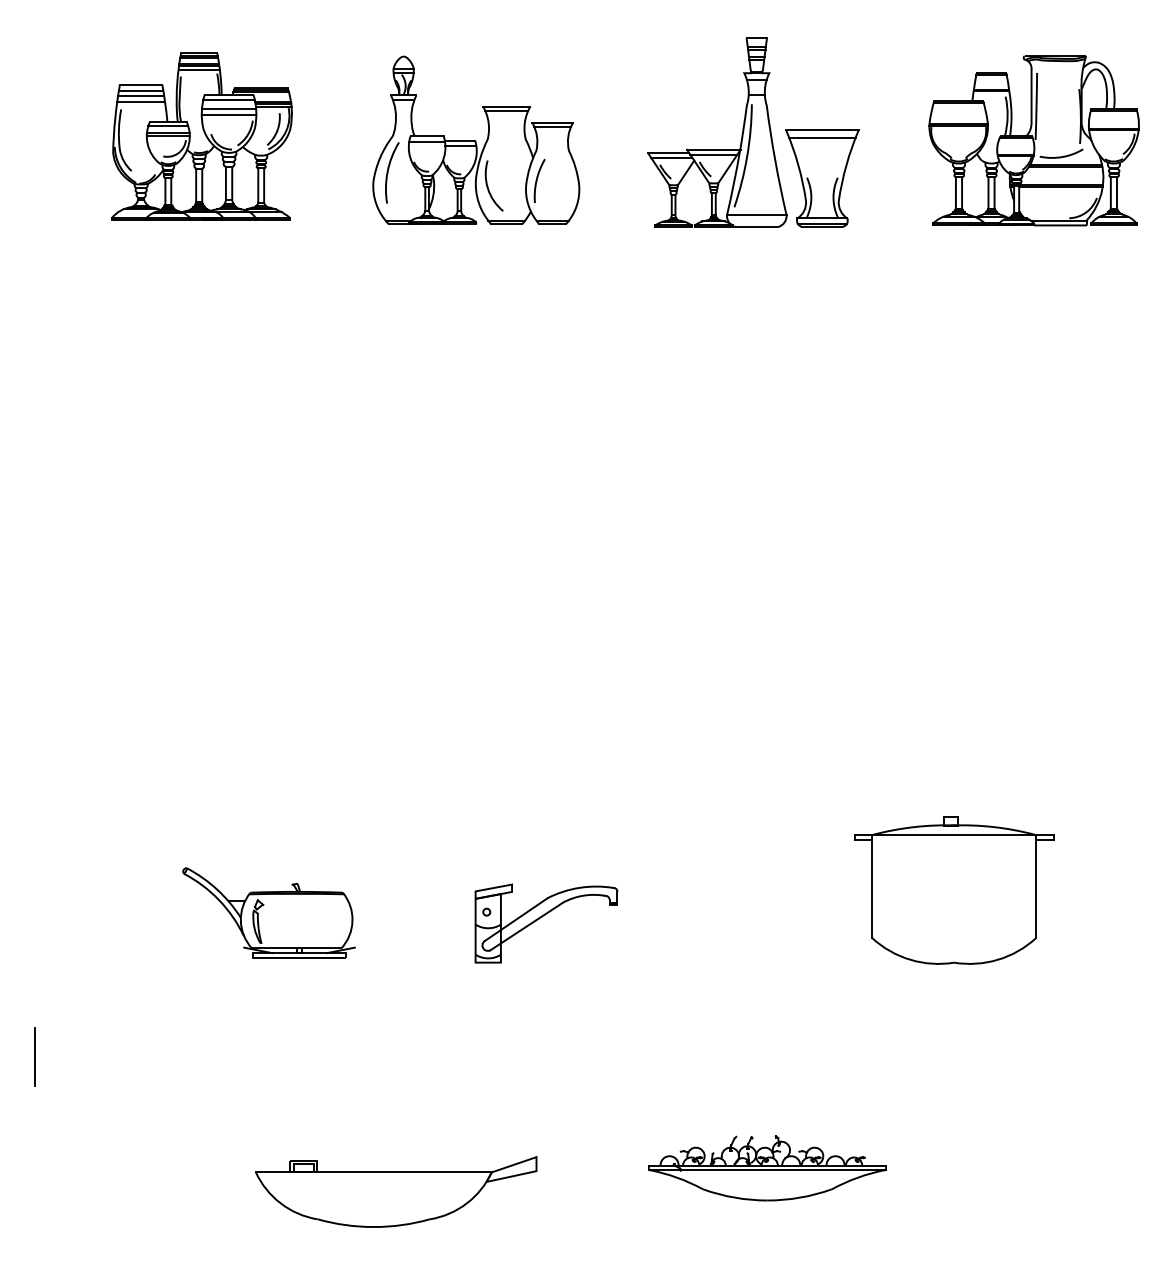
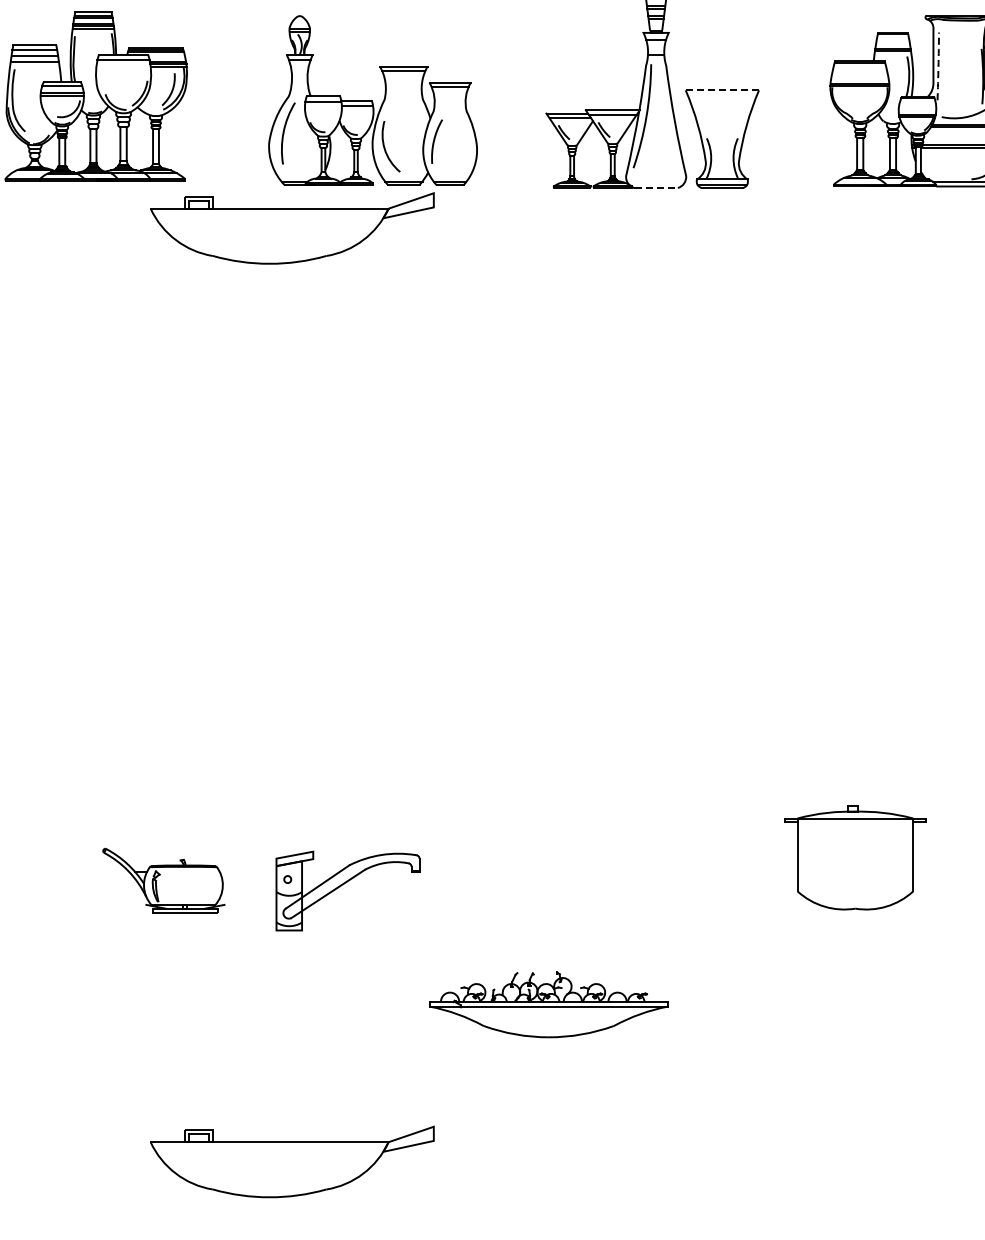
arc: (1036, 106) -> (938, 66), solid -> dashed
line: (228, 109) -> (122, 69), removed
line: (228, 114) -> (122, 74), removed
line: (822, 130) -> (722, 90), solid -> dashed
line: (822, 137) -> (722, 97), removed
line: (756, 215) -> (655, 176), removed
line: (756, 226) -> (655, 187), solid -> dashed
part: (396, 266) -> (292, 227), added
part: (954, 890) -> (855, 857), size x0.7
part: (268, 912) -> (163, 879), size x0.7
part: (542, 917) -> (344, 884), moved
part: (767, 1168) -> (548, 1005), moved

